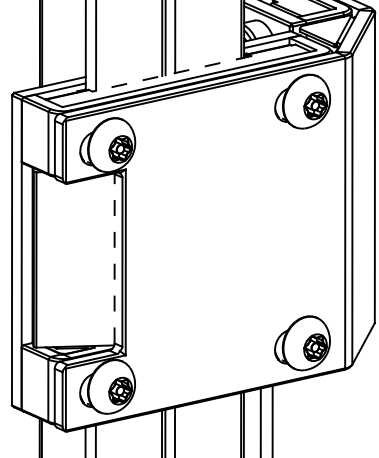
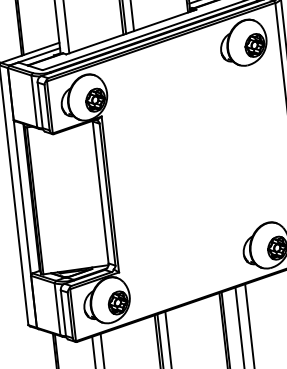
line: (171, 73) -> (130, 31), dashed -> solid
line: (114, 258) -> (100, 192), dashed -> solid

